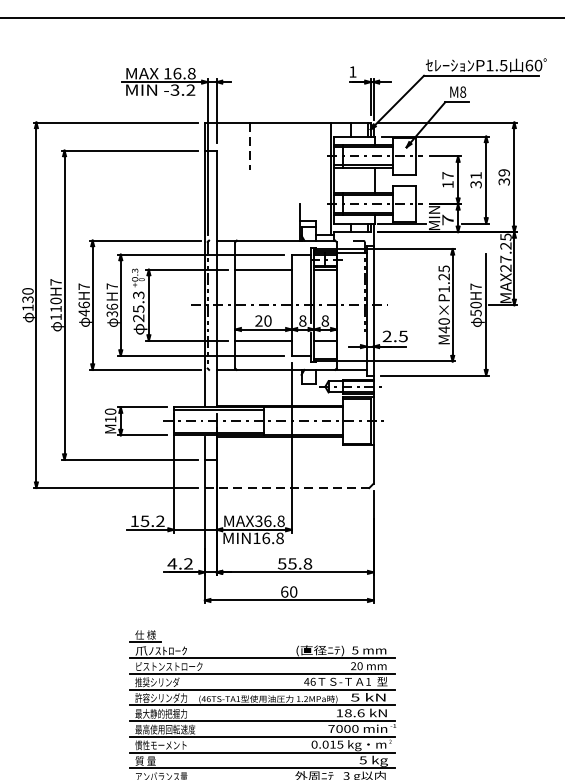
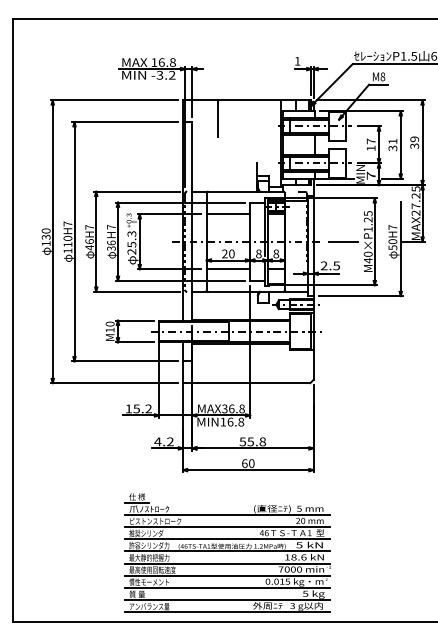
line: (249, 147) -> (217, 119), dashed -> solid
line: (412, 304) -> (343, 241), added
line: (286, 488) -> (246, 383), dashed -> solid

